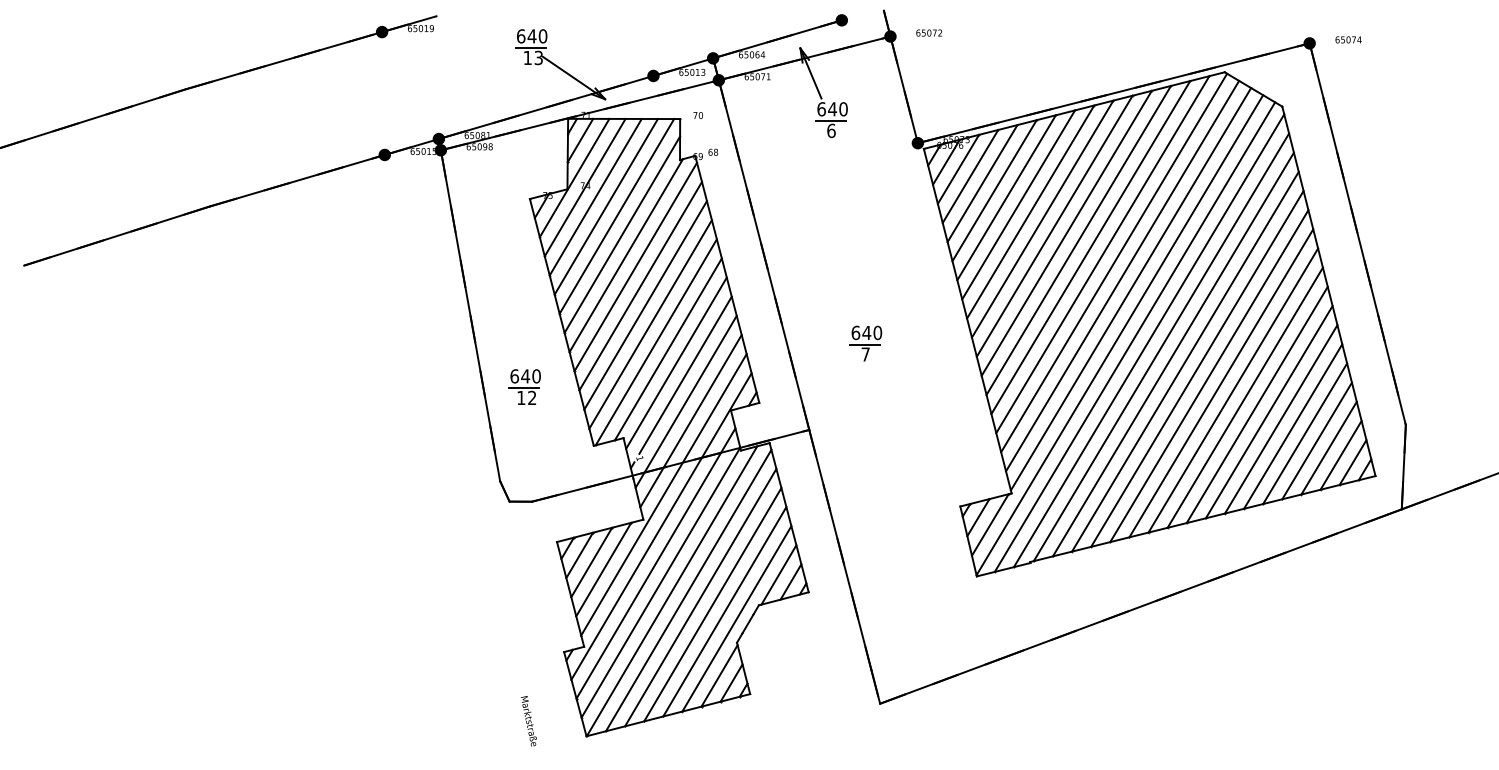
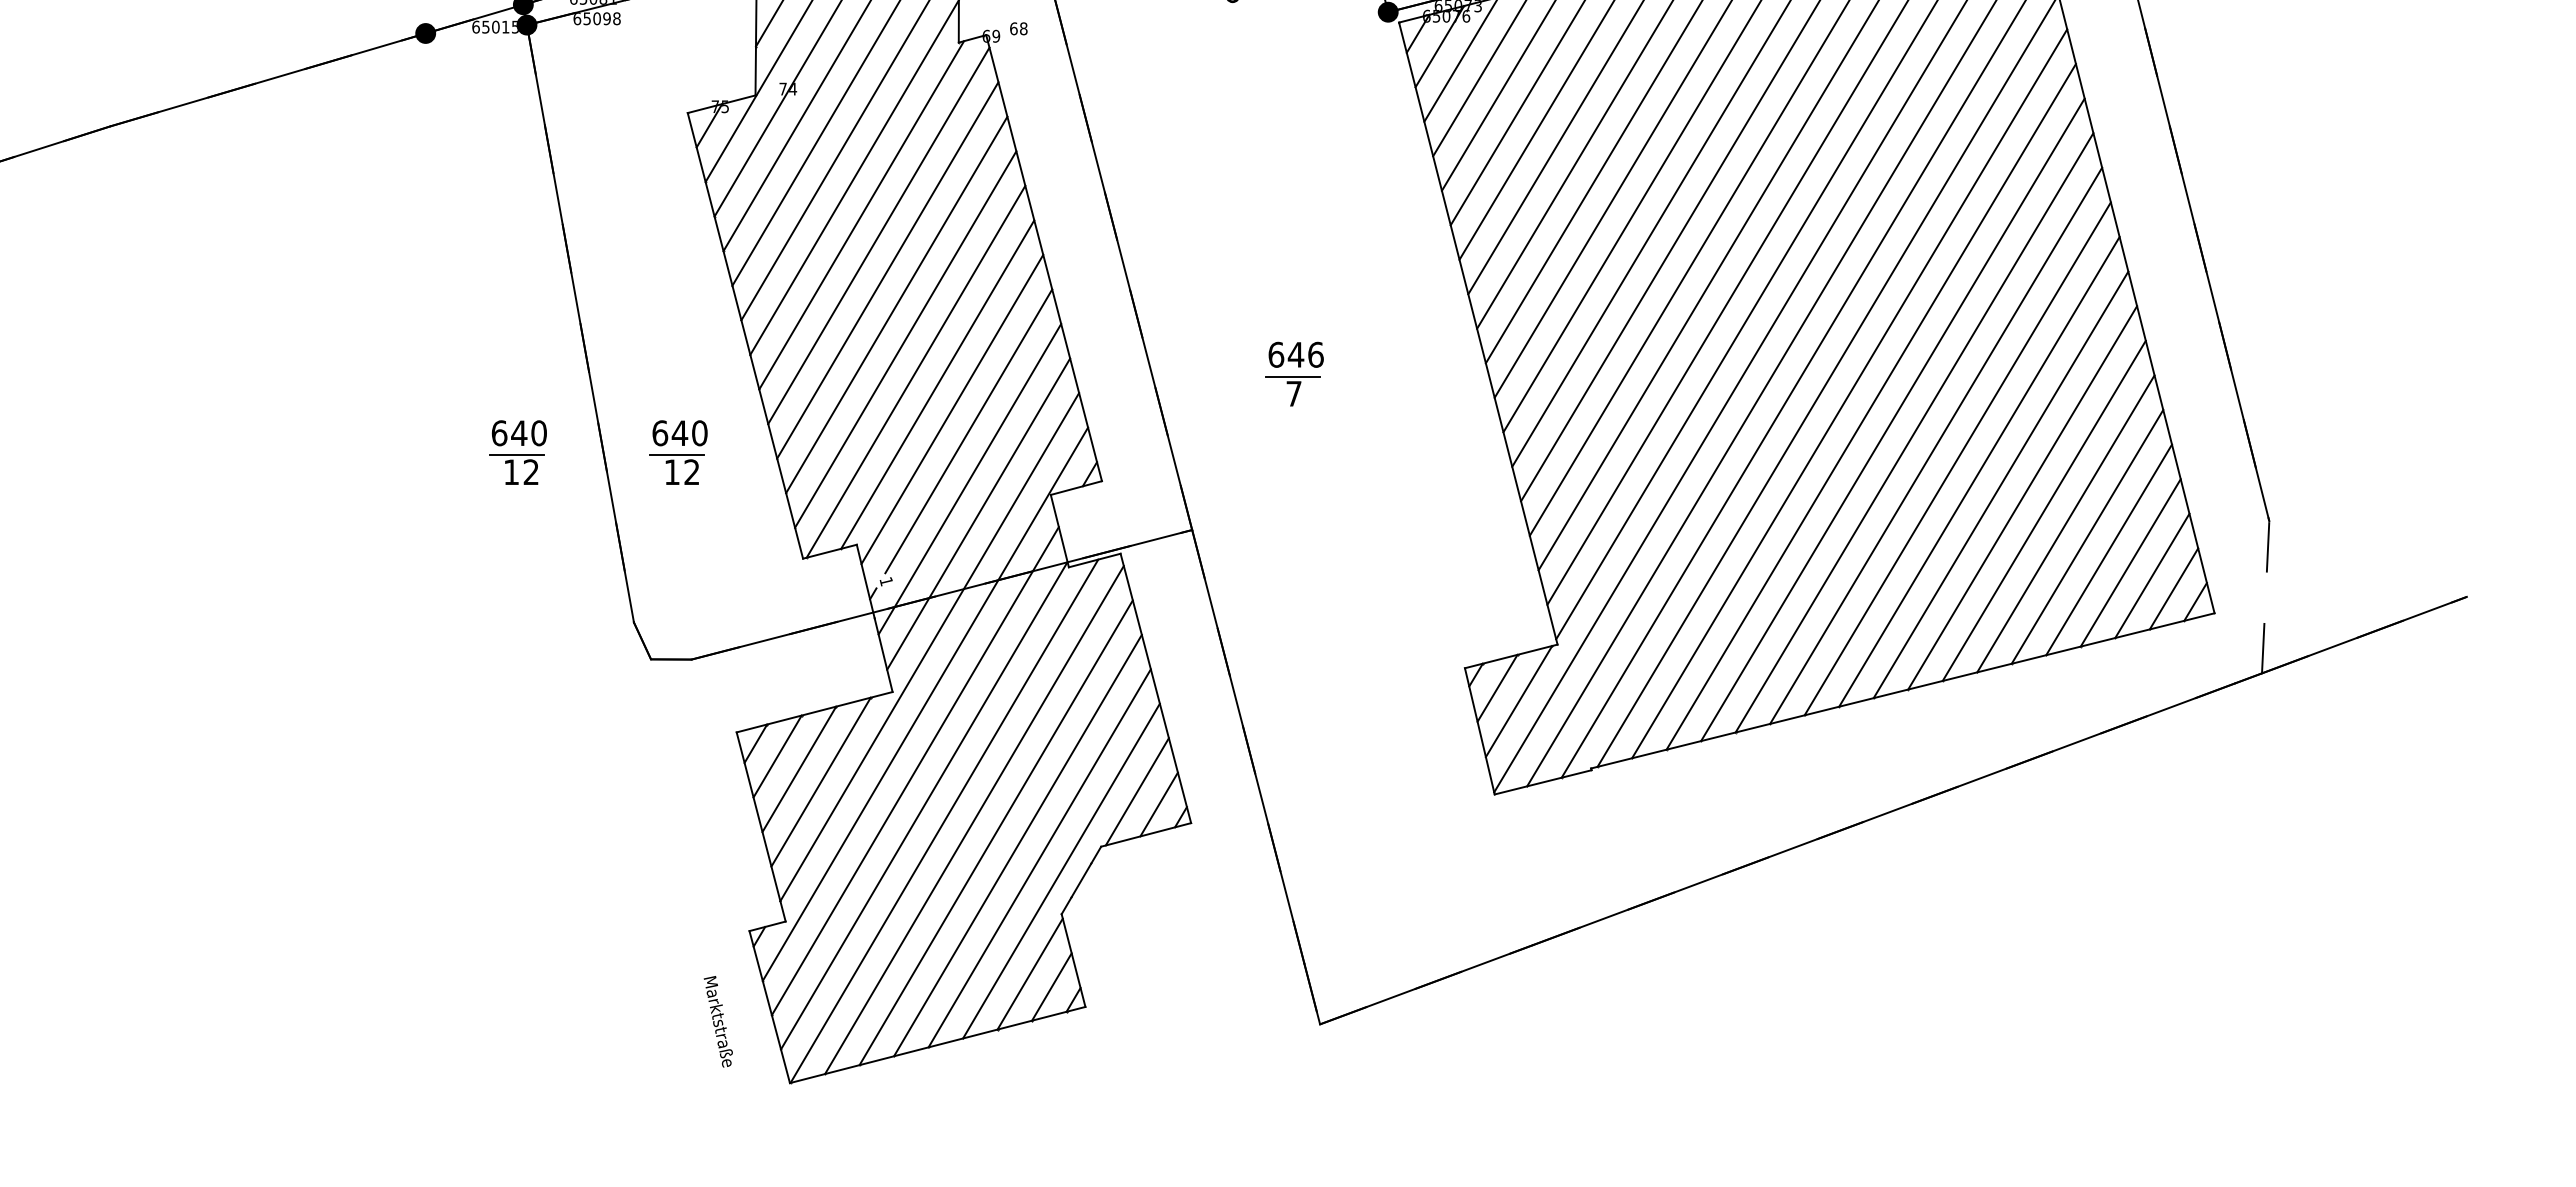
text: (877, 332) -> (1315, 354), 640 -> 646
part: (435, 386) -> (517, 451), added
line: (1403, 467) -> (2265, 597), removed
text: (528, 721) -> (717, 1022), moved

